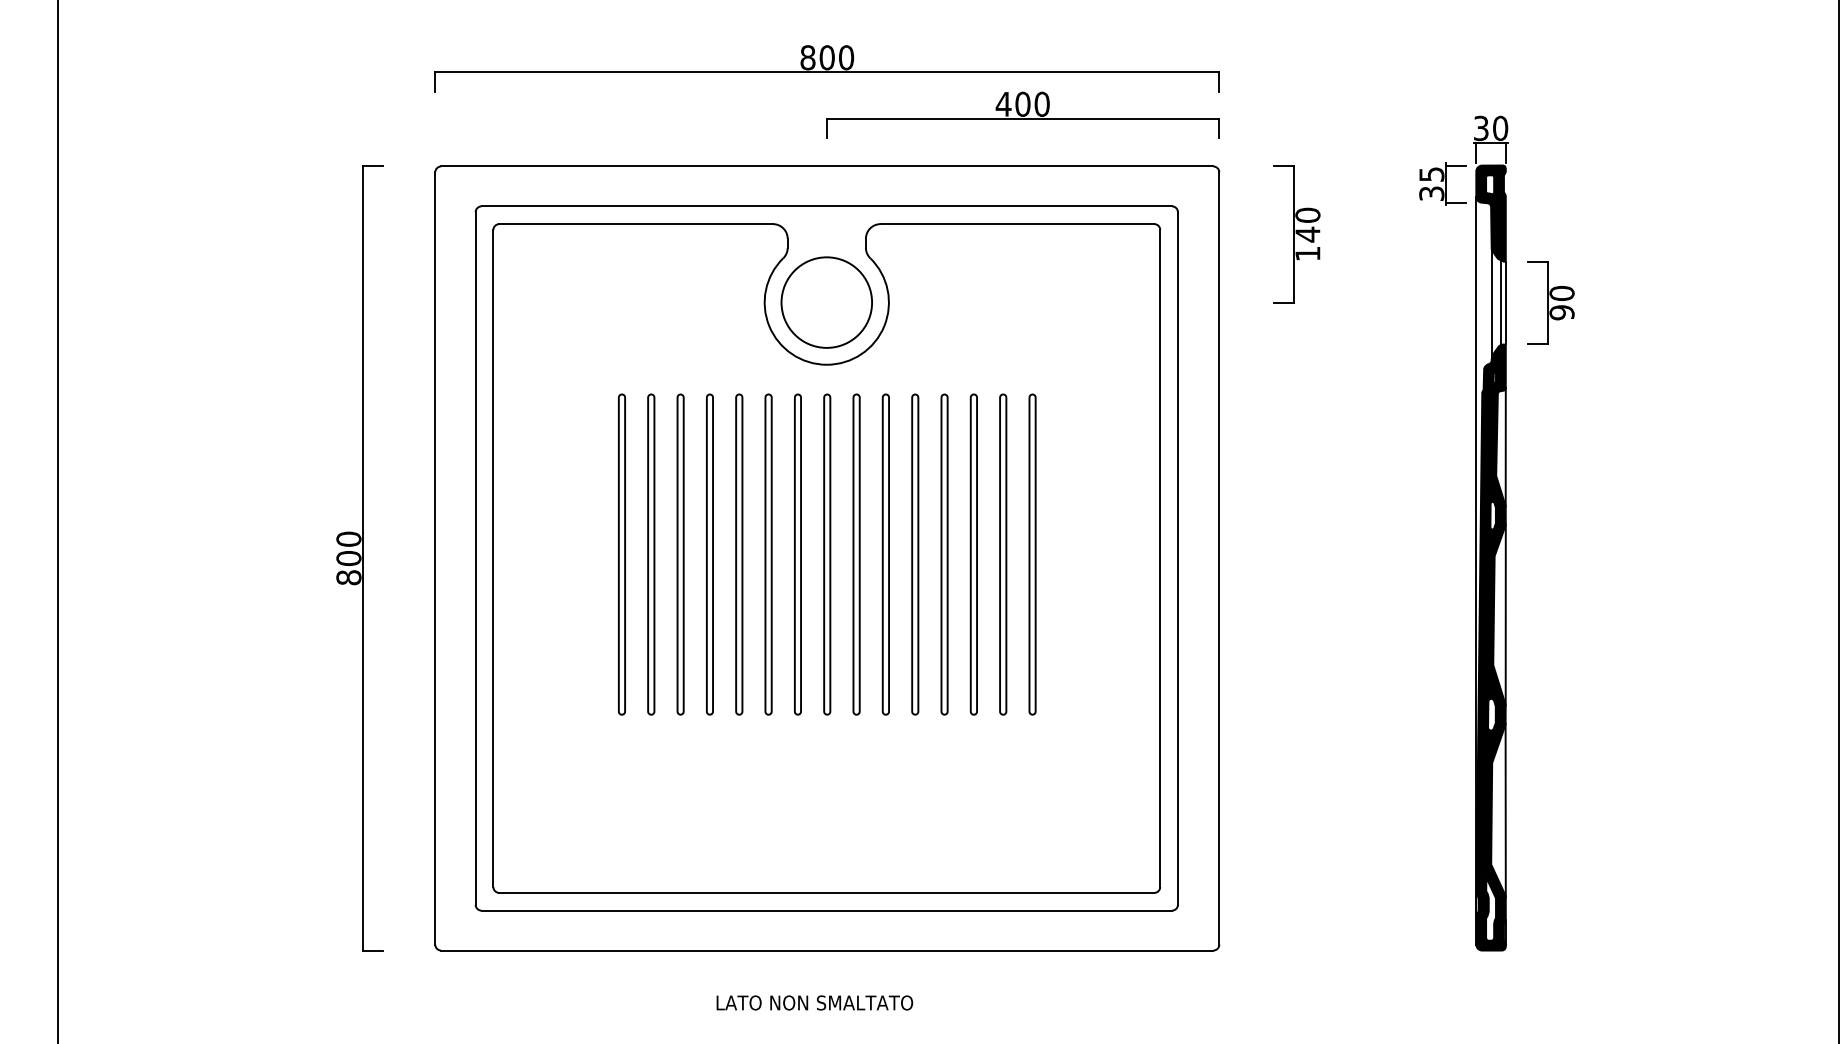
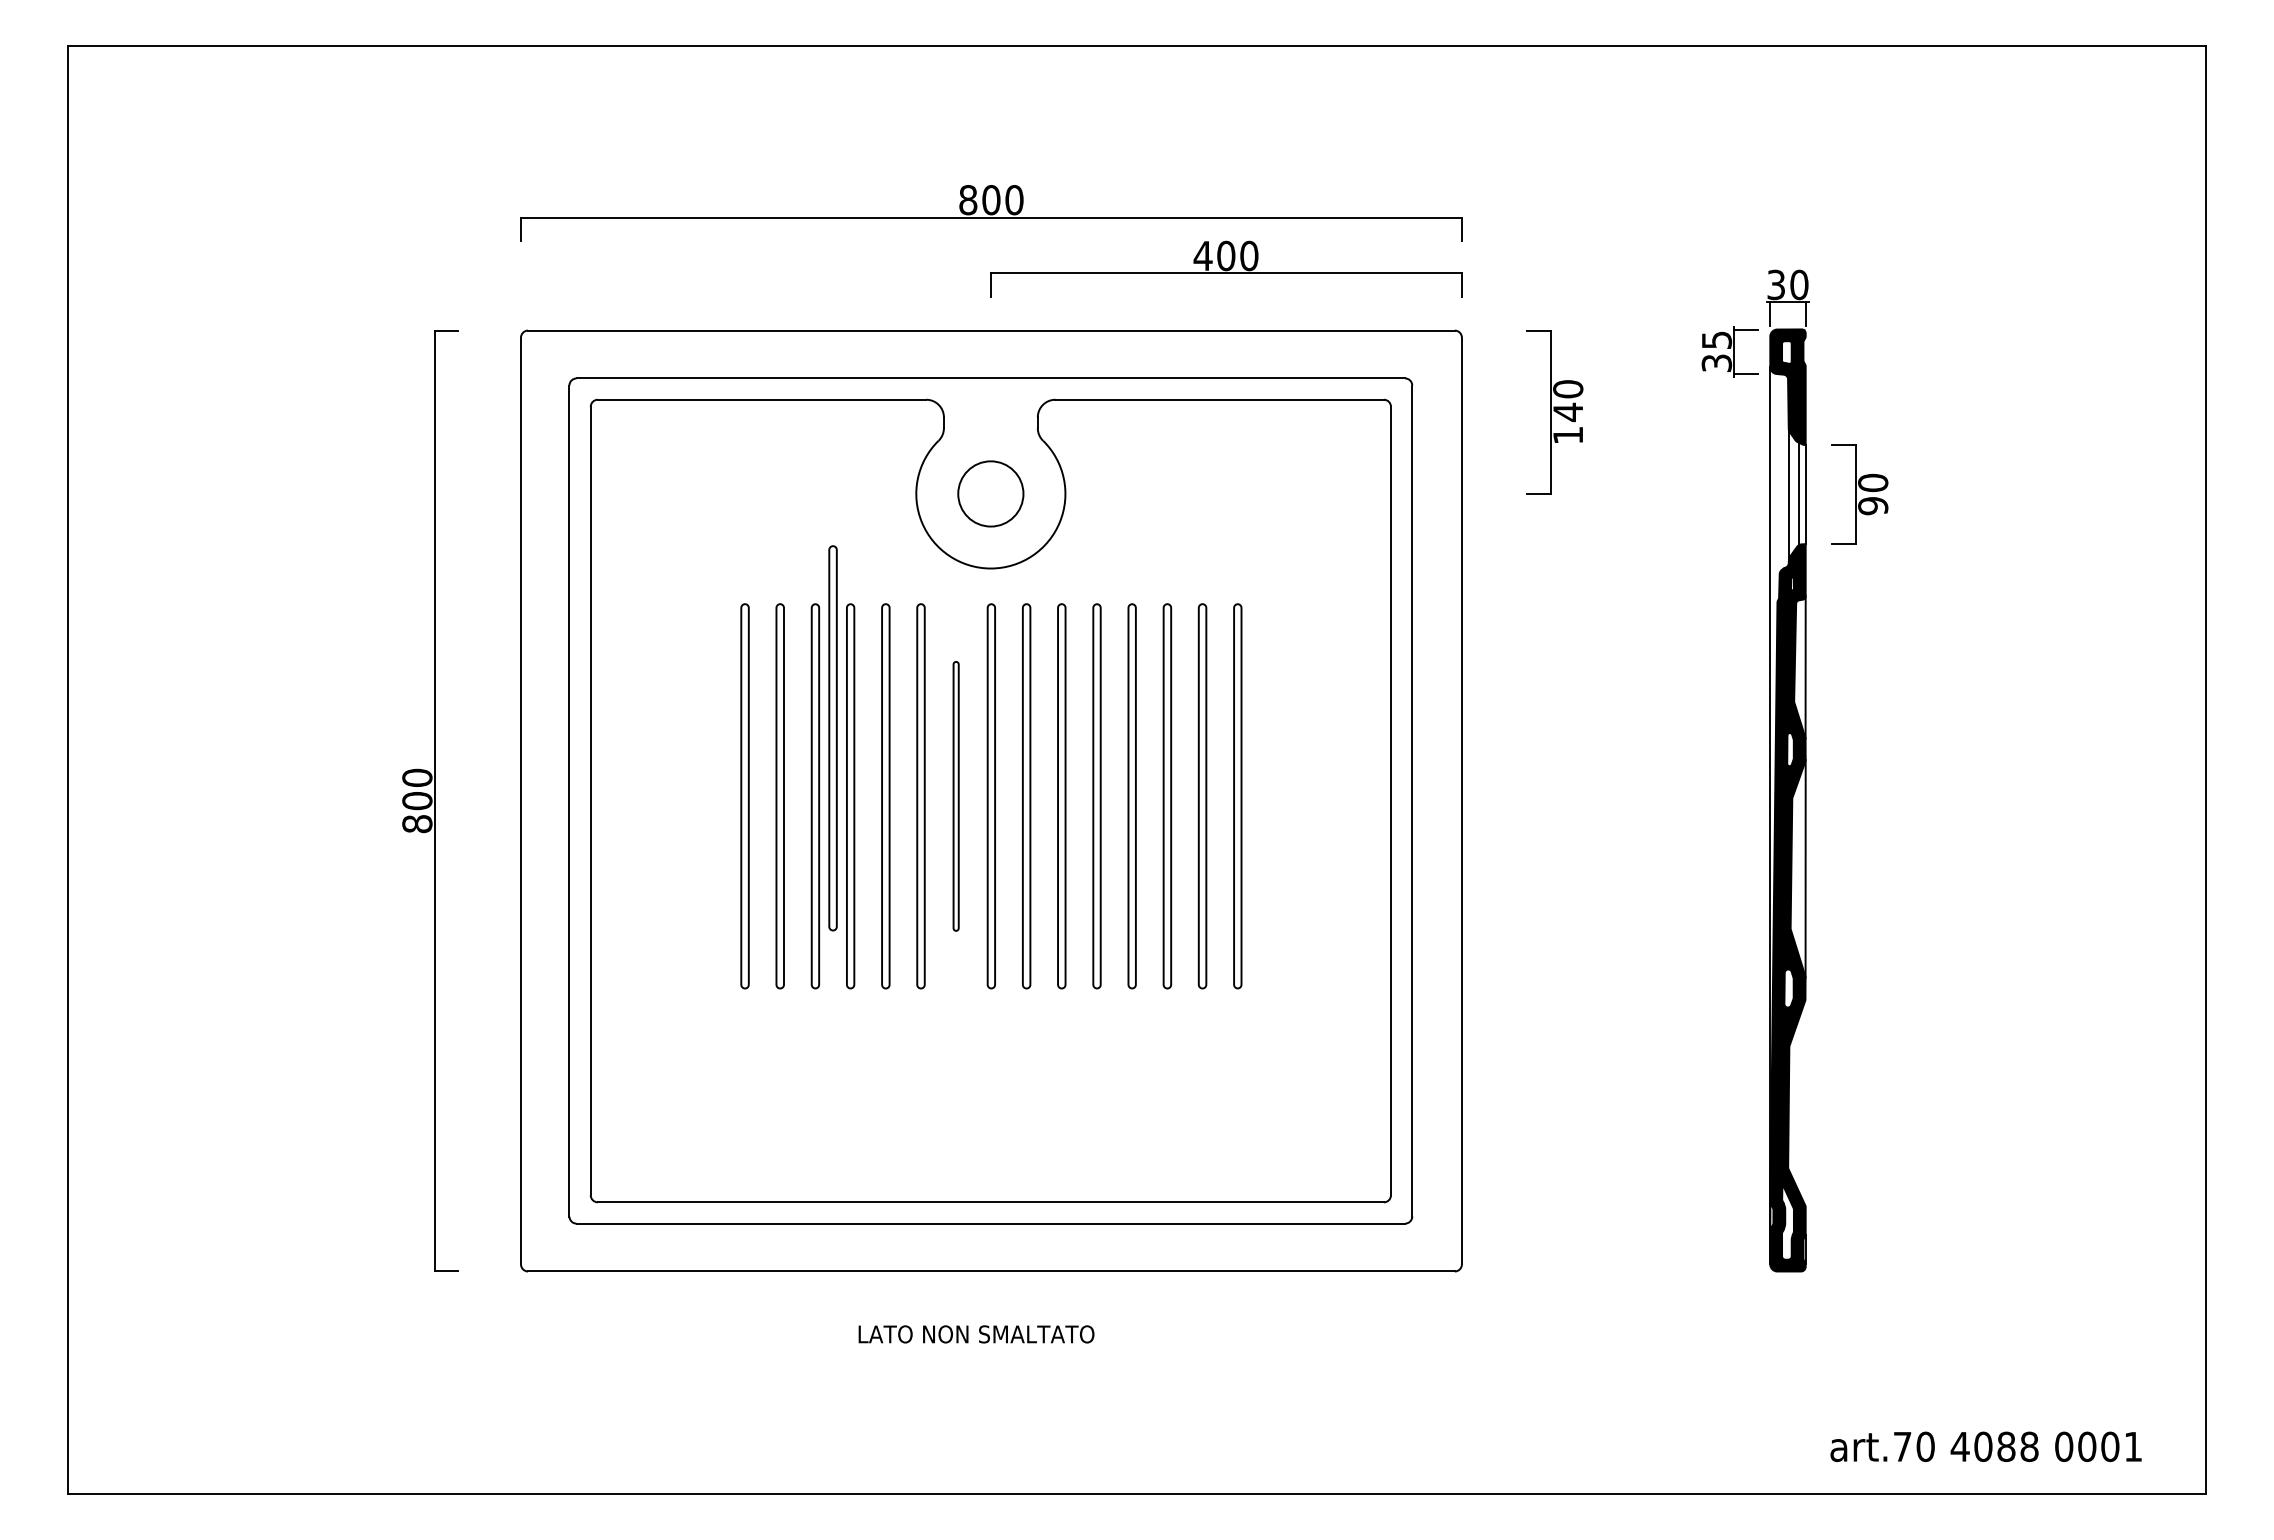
circle: (826, 302) -> (990, 493), size x0.6
part: (694, 506) -> (832, 738), added
part: (797, 554) -> (955, 796), size x0.7
line: (1505, 810) -> (1805, 1103), removed

